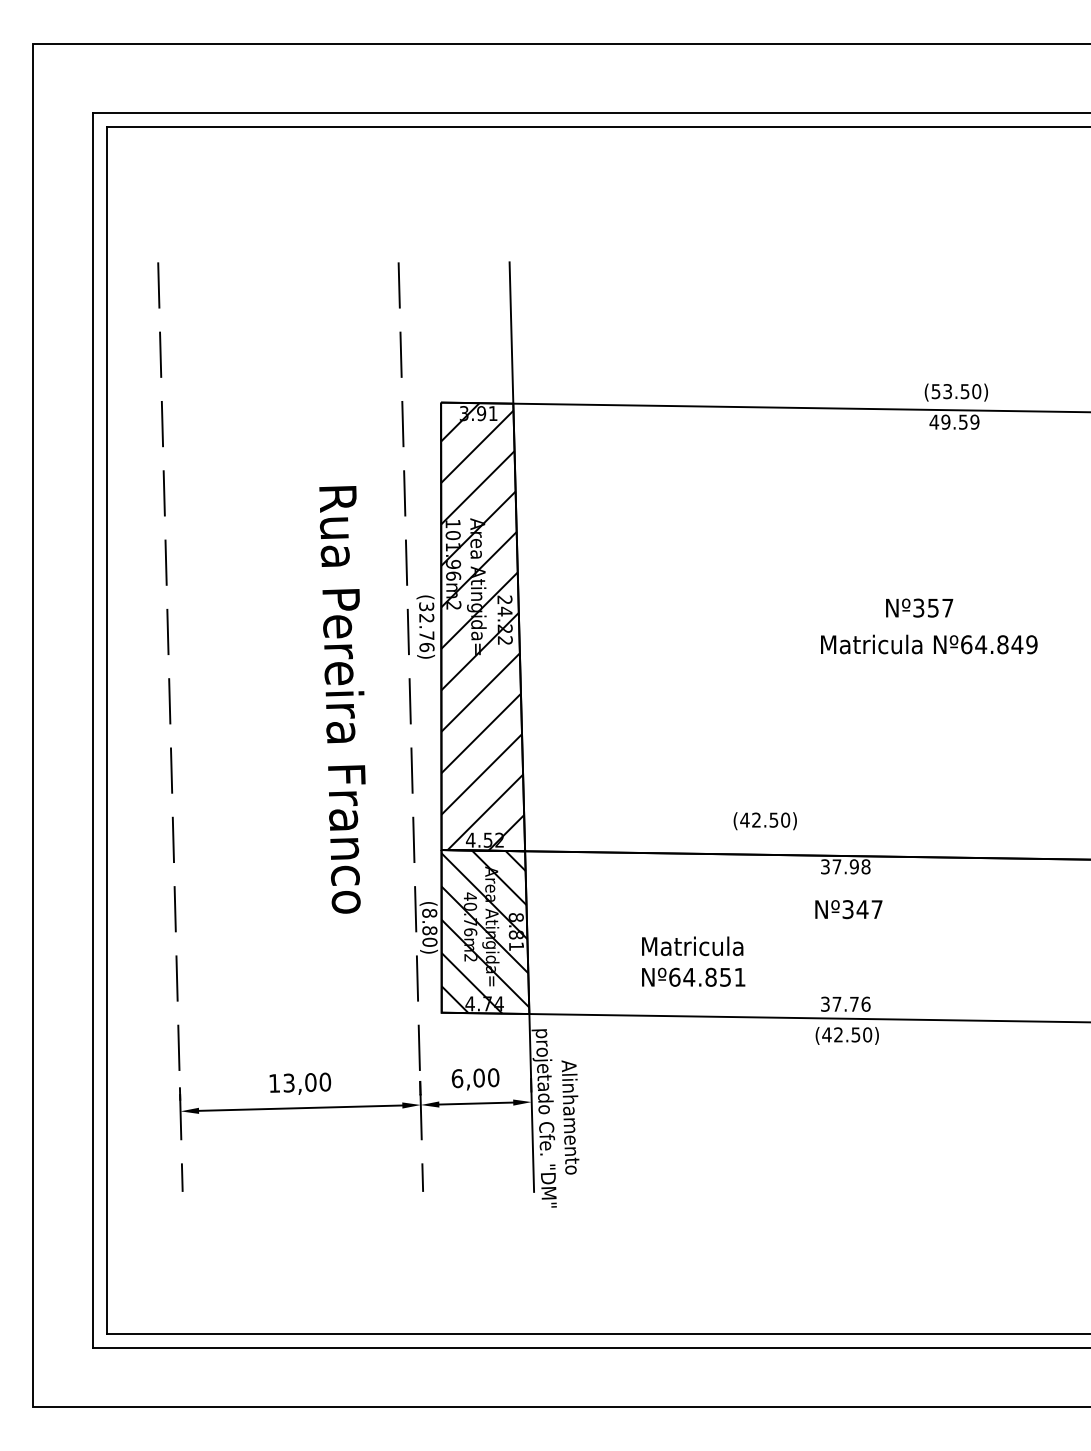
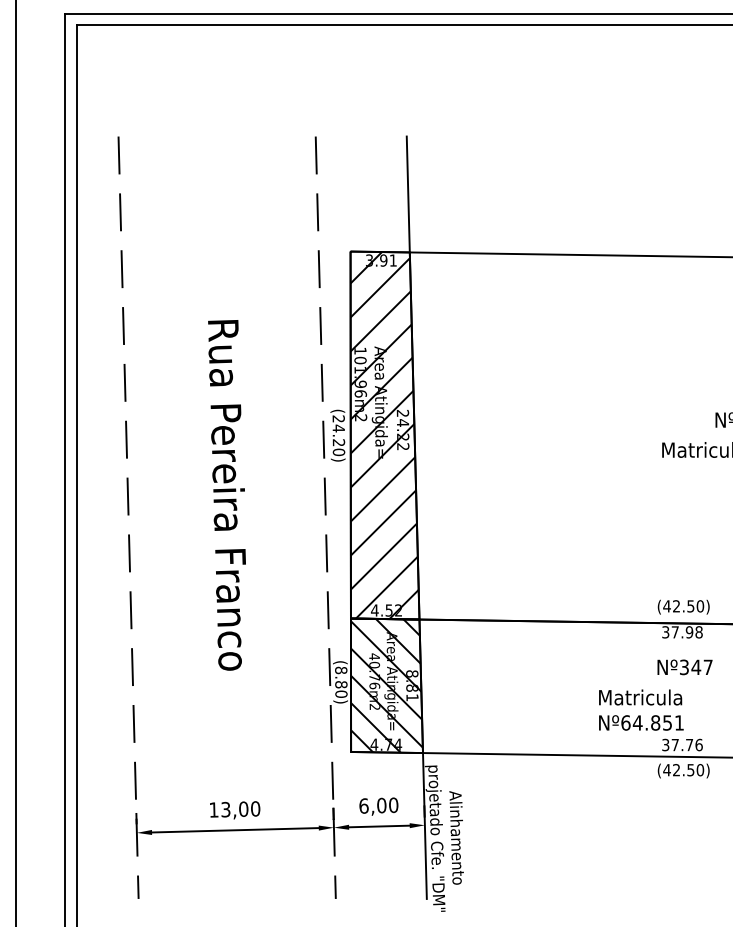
text: (426, 627) -> (338, 436), (32.76) -> (24.20)
text: (342, 699) -> (227, 495), moved
text: (764, 821) -> (683, 607), moved
text: (693, 961) -> (641, 709), moved

